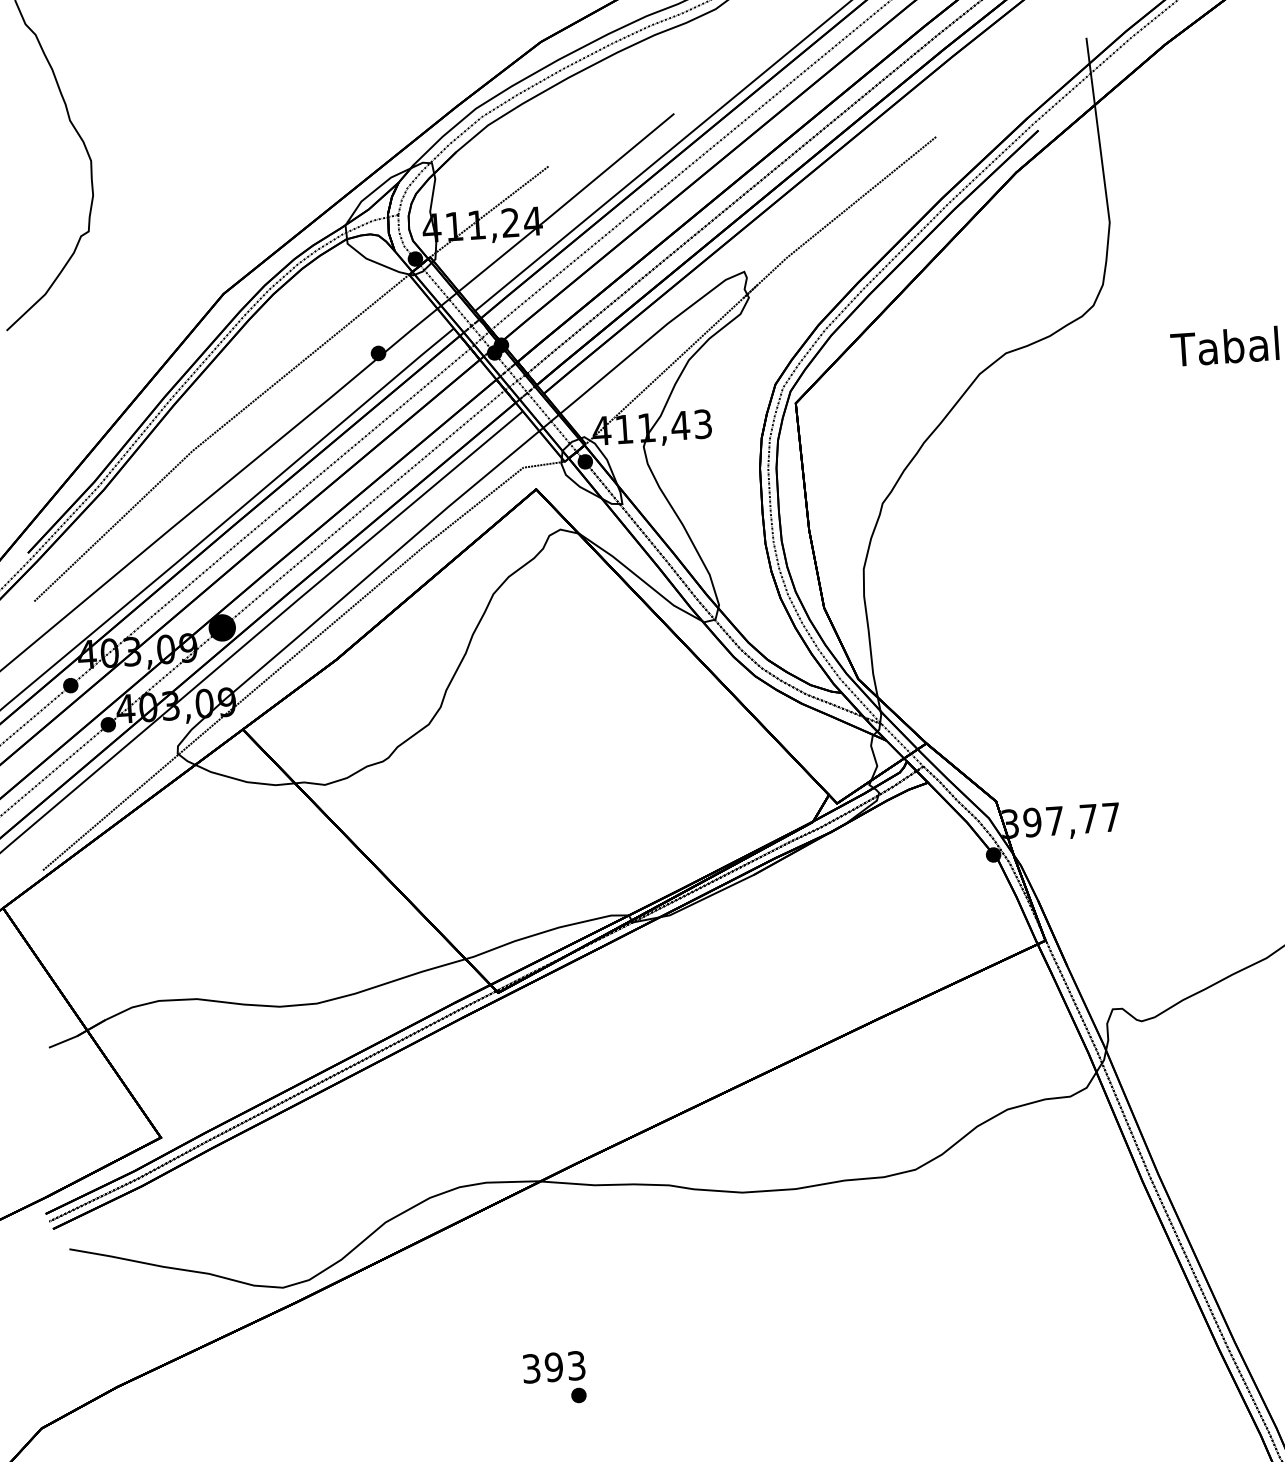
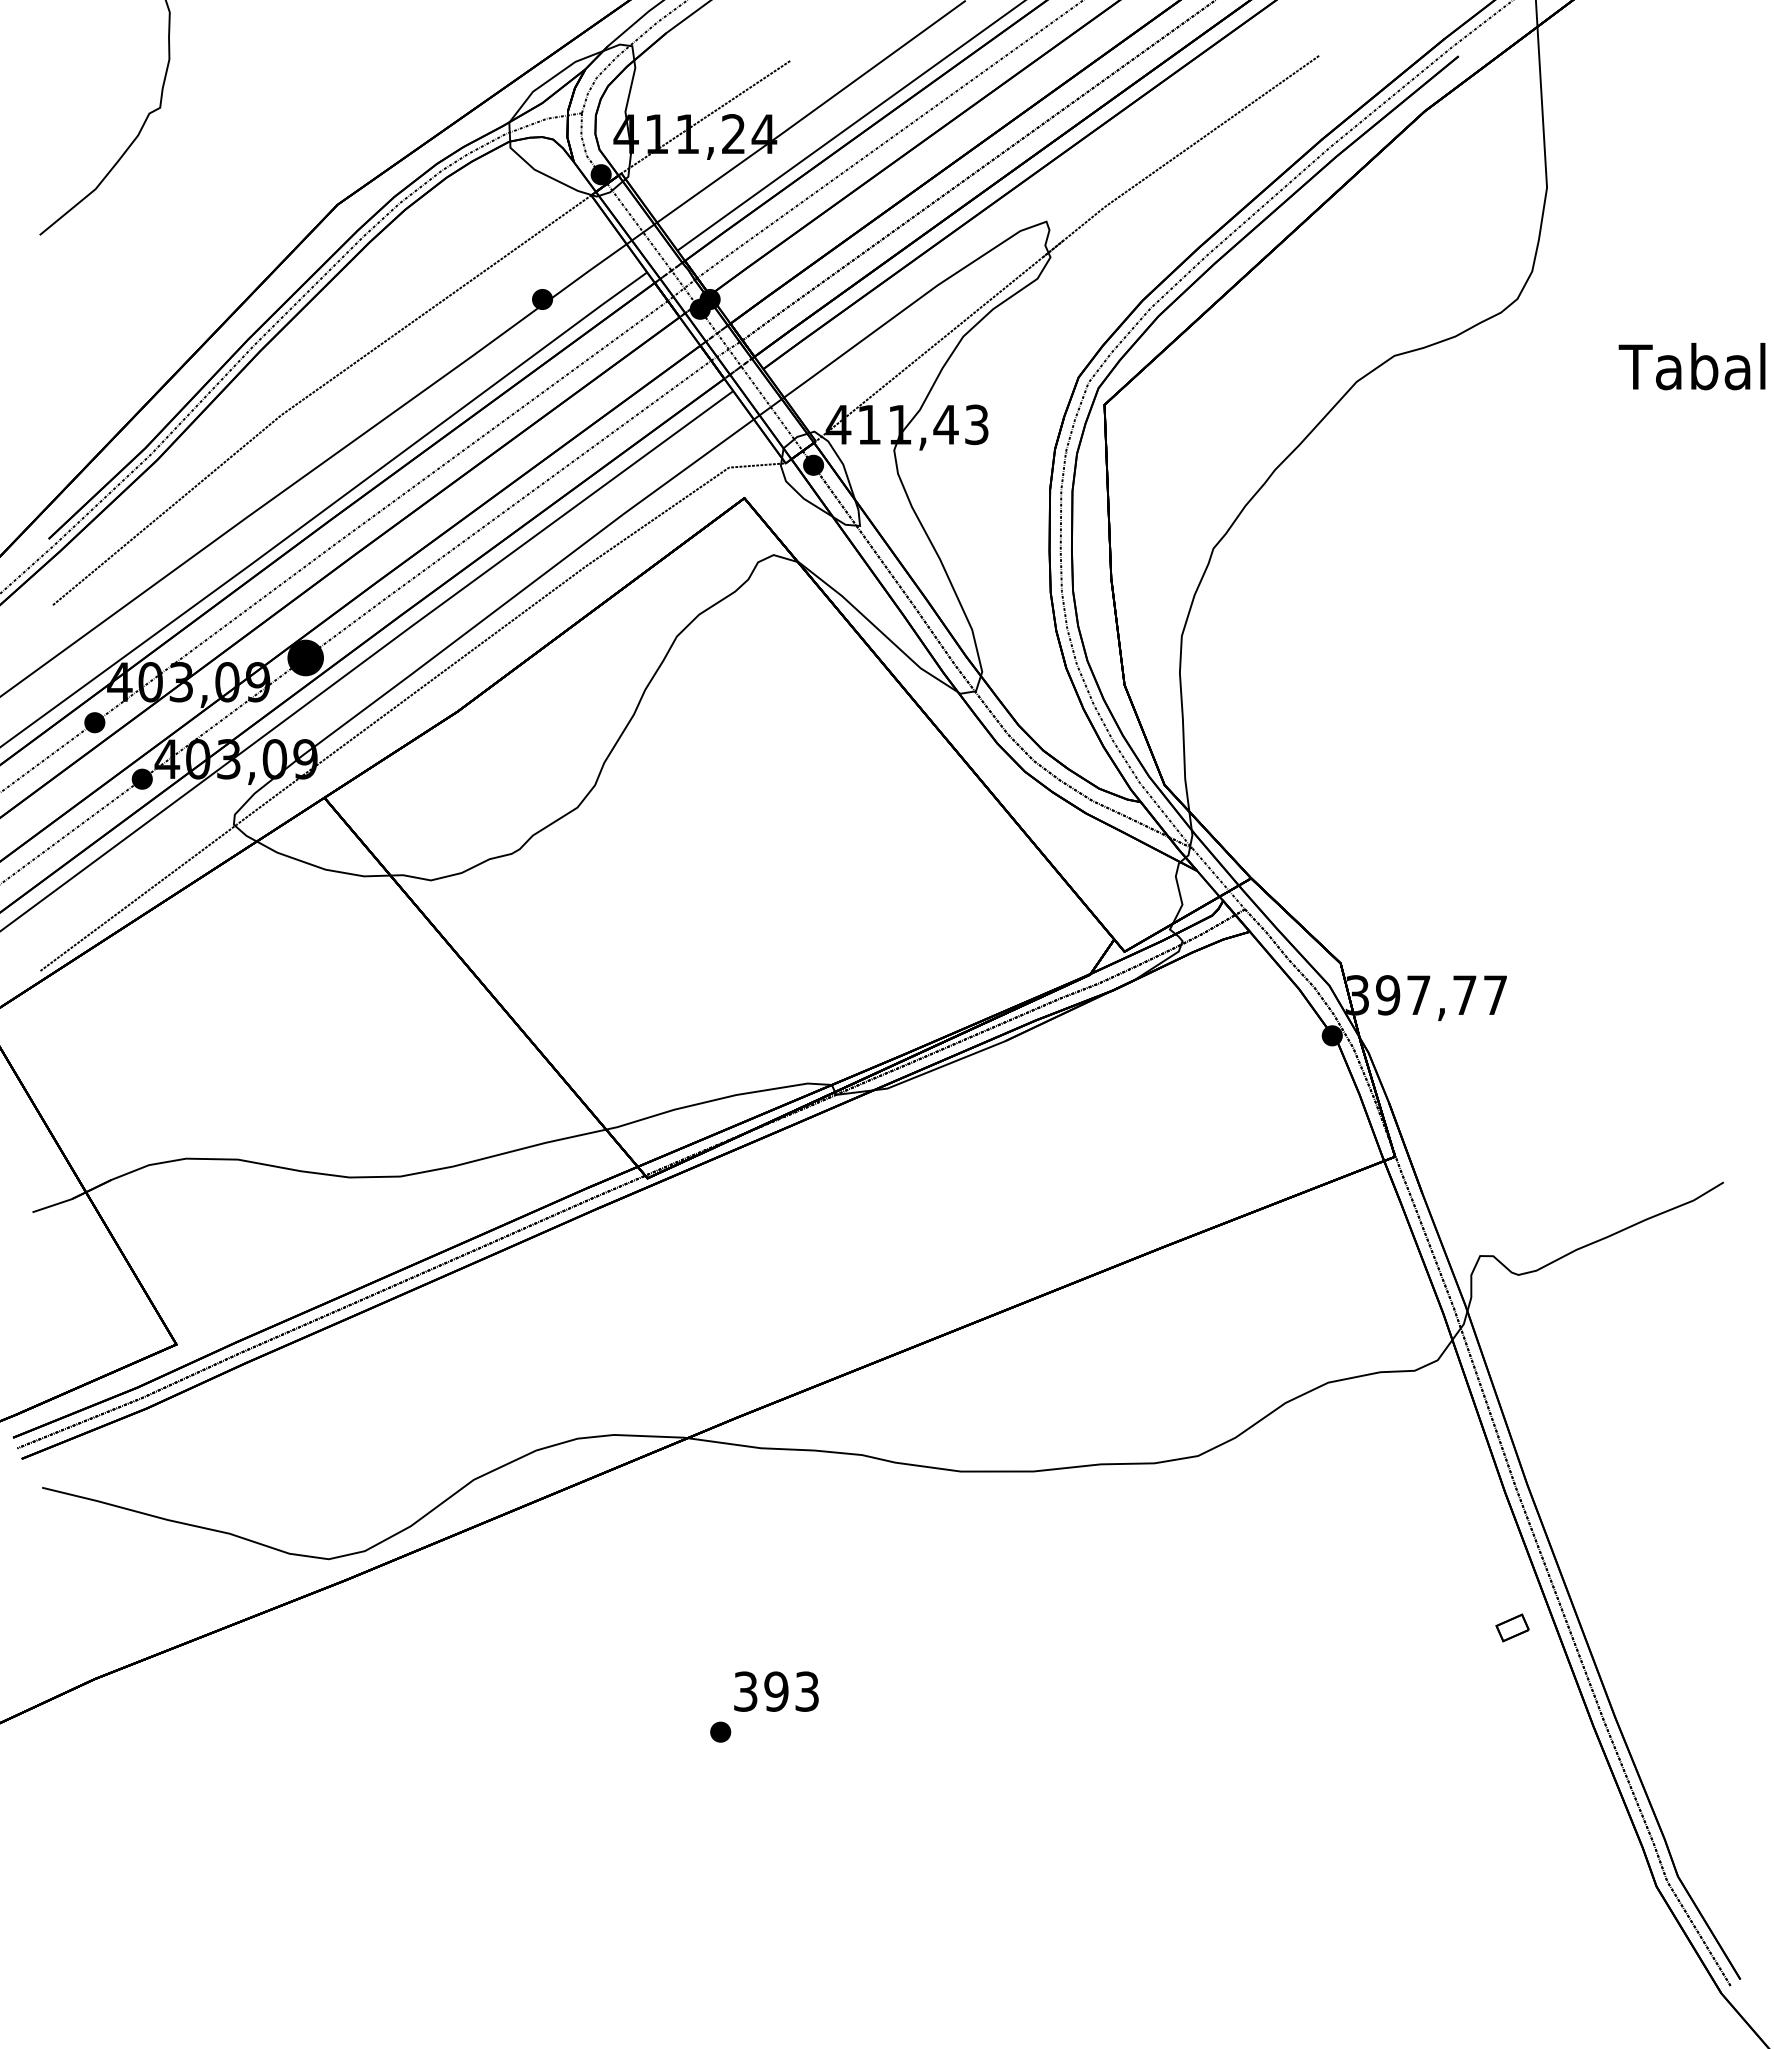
part: (1154, 1280) -> (1512, 1627), added
text: (554, 1367) -> (776, 1691), moved

